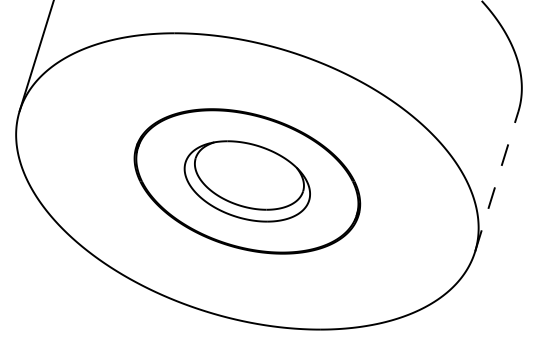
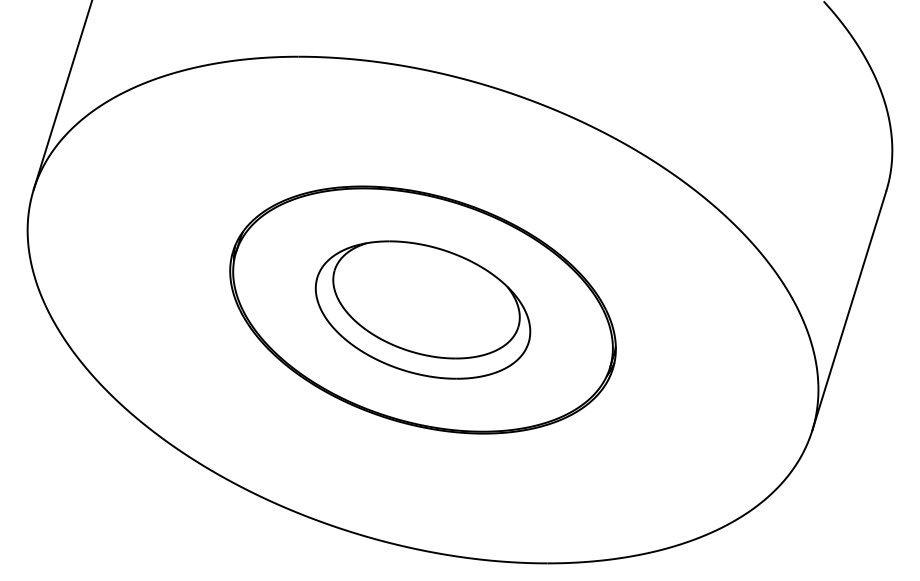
line: (496, 181) -> (848, 310), dashed -> solid

